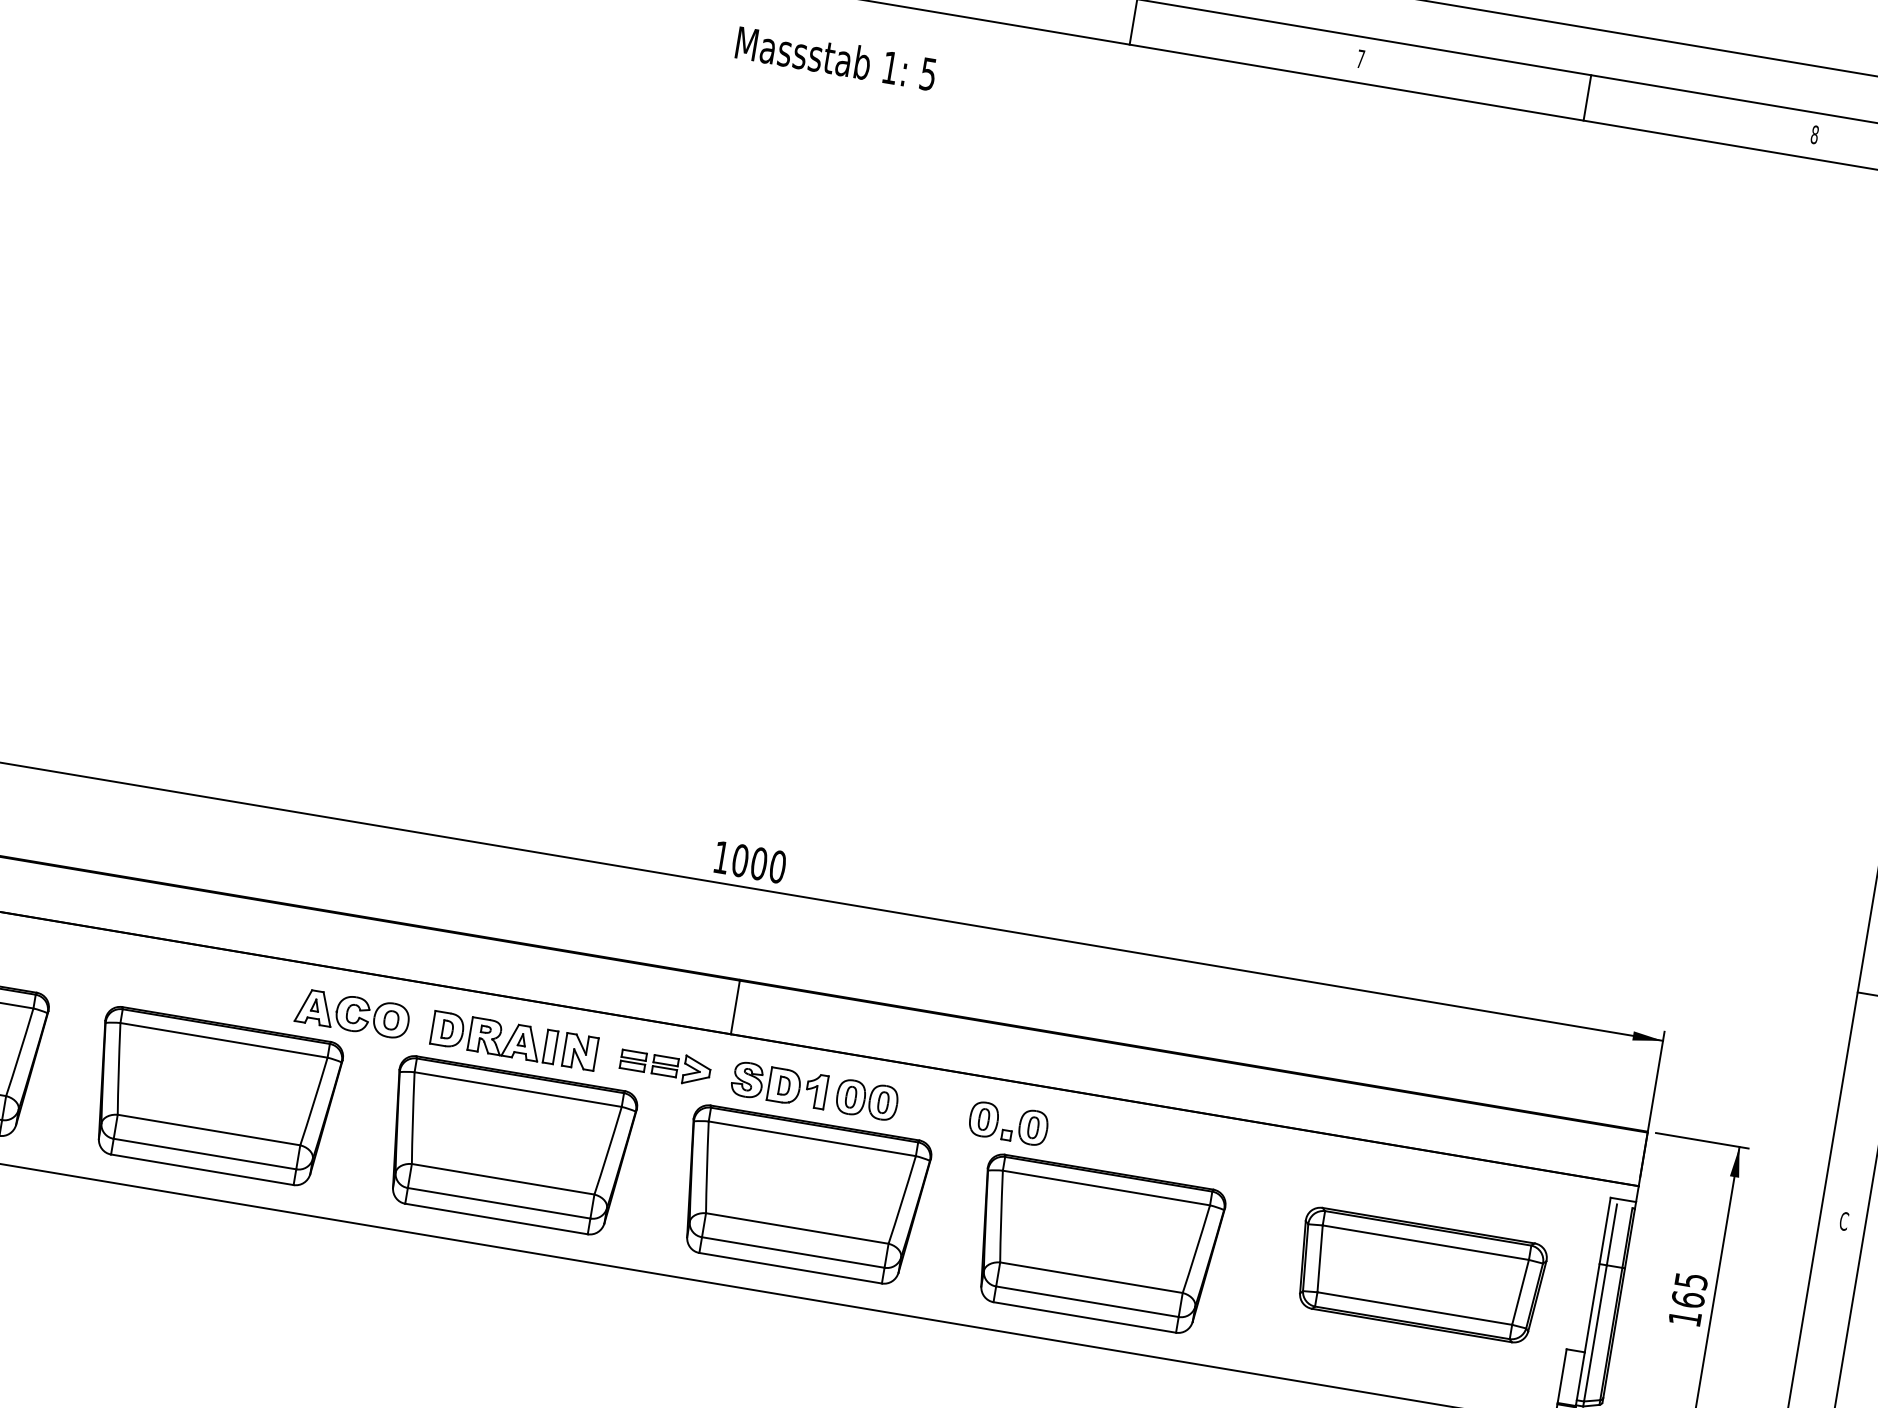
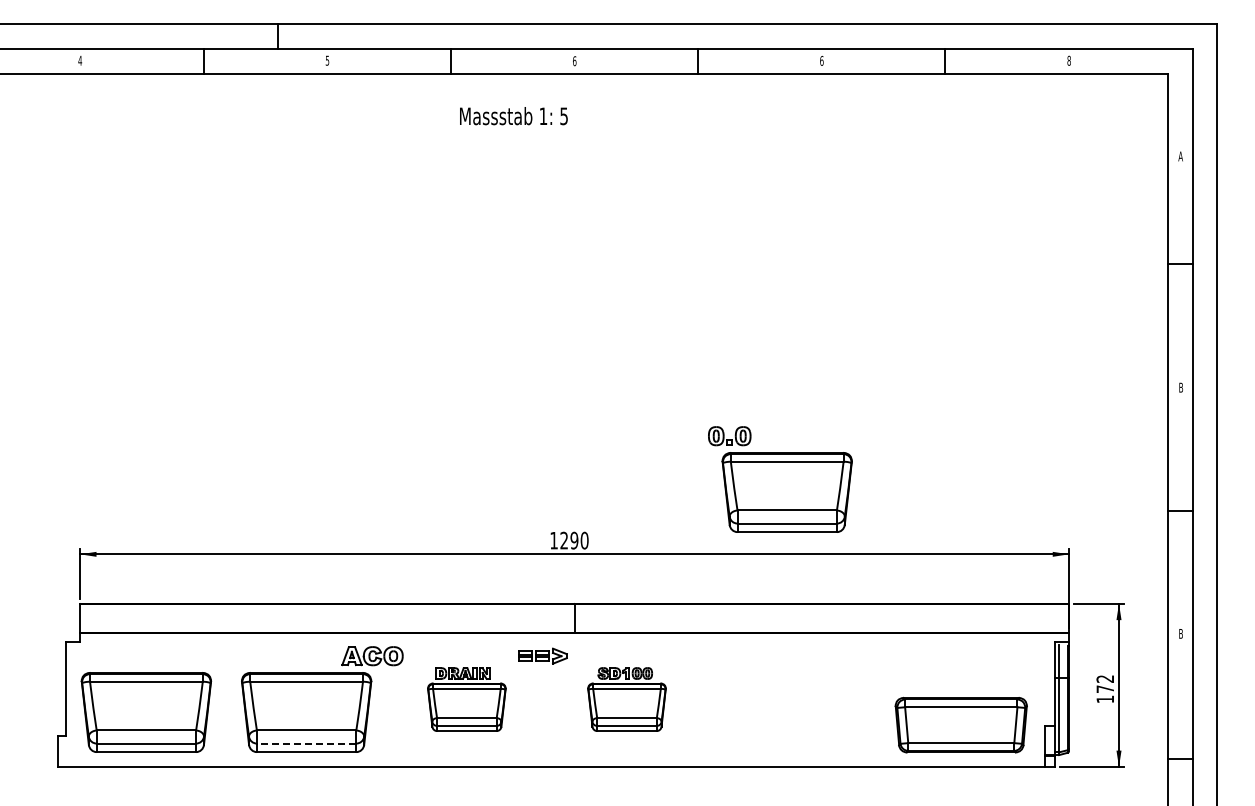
text: (1360, 58) -> (821, 60), 7 -> 6
text: (835, 59) -> (513, 116), moved
text: (750, 862) -> (569, 540), 1000 -> 1290
part: (512, 1122) -> (466, 699), size x0.6
line: (204, 1153) -> (306, 743), solid -> dashed
part: (805, 1171) -> (626, 699), size x0.6
part: (1088, 1218) -> (780, 479), moved
text: (1843, 1220) -> (1180, 633), C -> B
part: (1419, 1274) -> (960, 724), moved
text: (1689, 1291) -> (1105, 684), 165 -> 172

